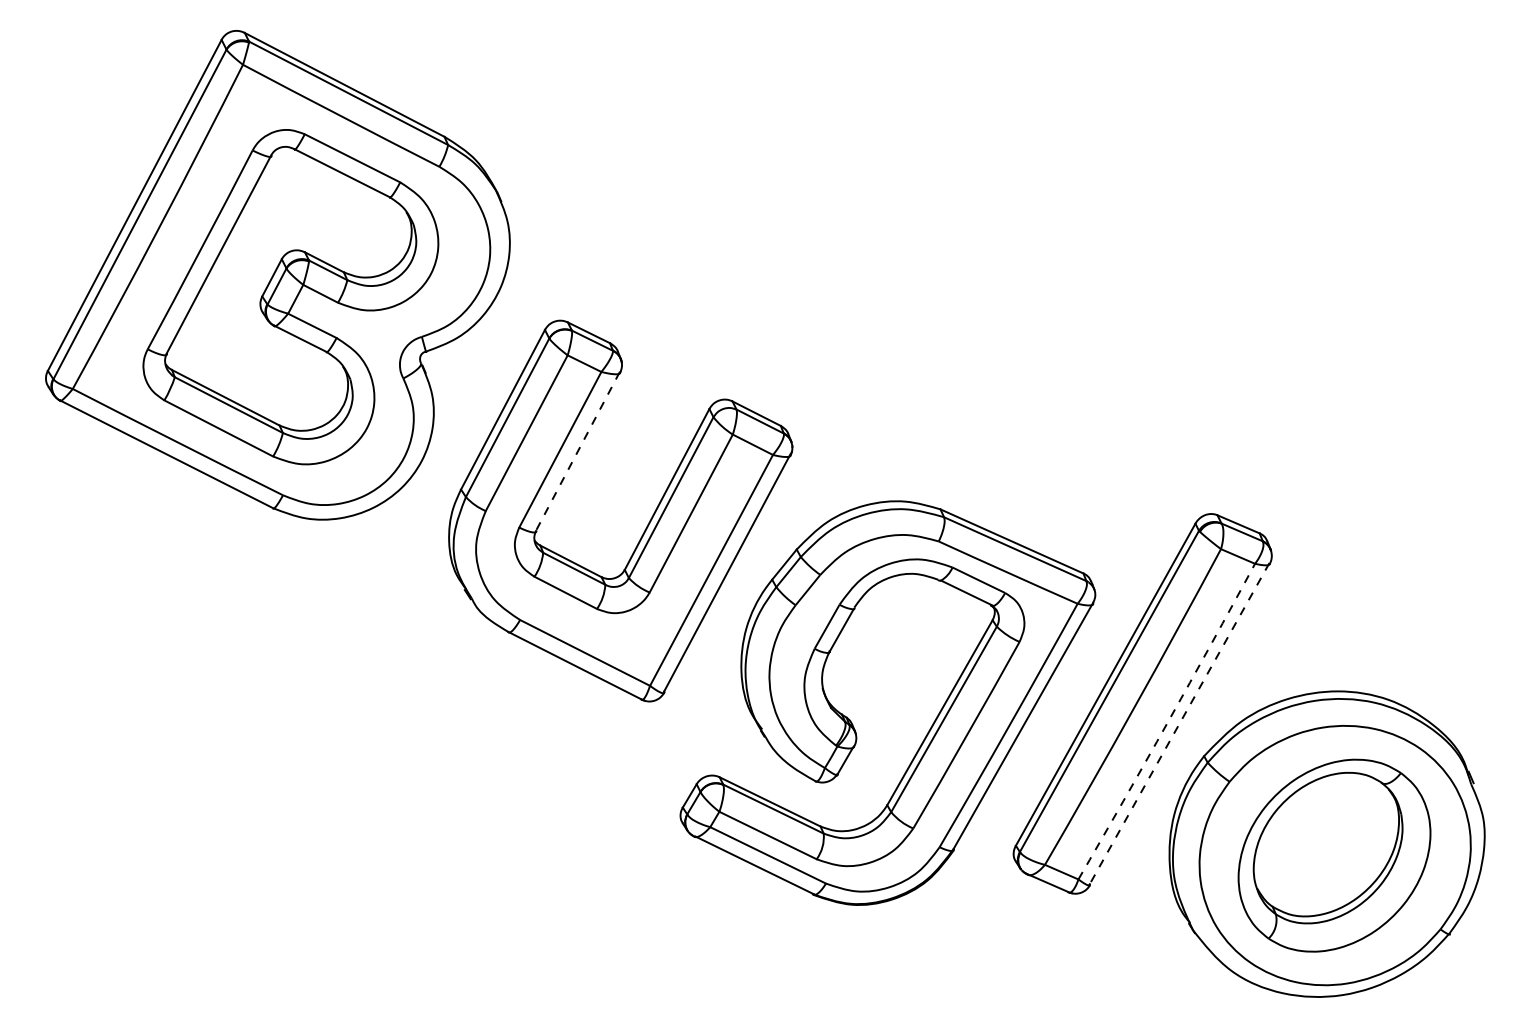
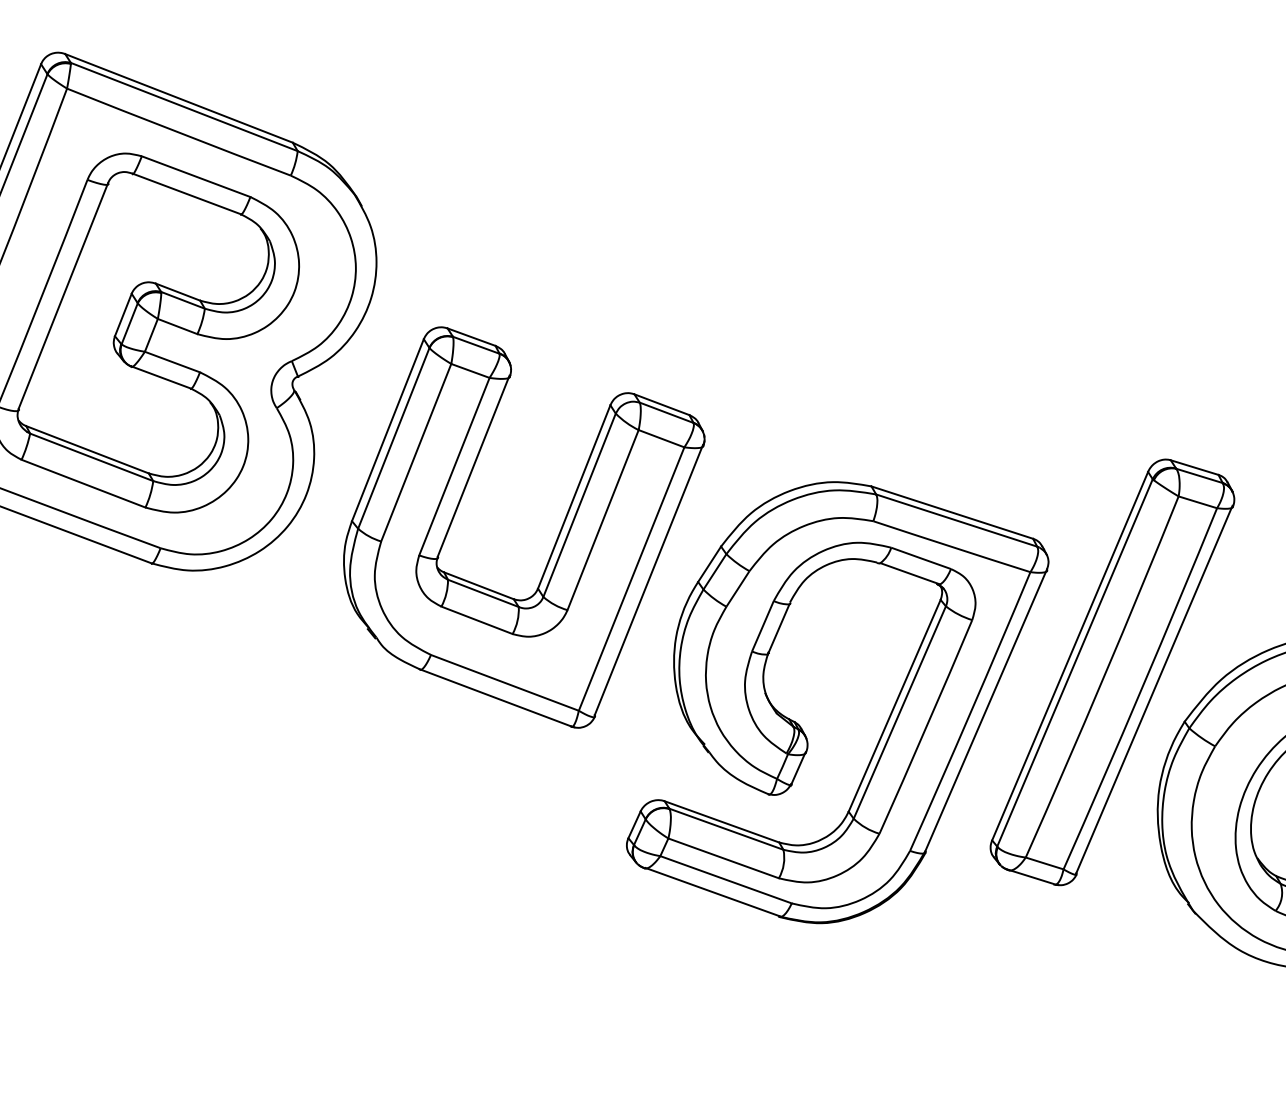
line: (578, 451) -> (474, 466), dashed -> solid
arc: (1167, 722) -> (1141, 689), dashed -> solid
line: (1179, 723) -> (1154, 689), dashed -> solid

